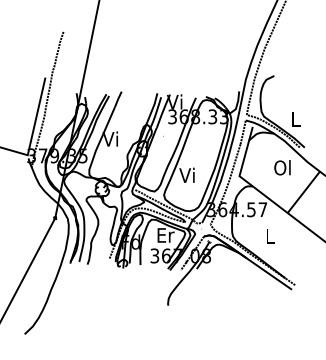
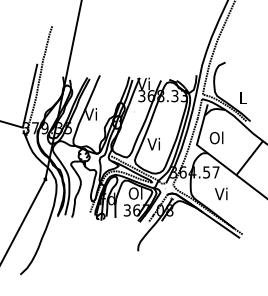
text: (282, 167) -> (216, 137), moved
text: (165, 234) -> (136, 192), Er -> Ol
text: (268, 235) -> (220, 193), L -> Vi

